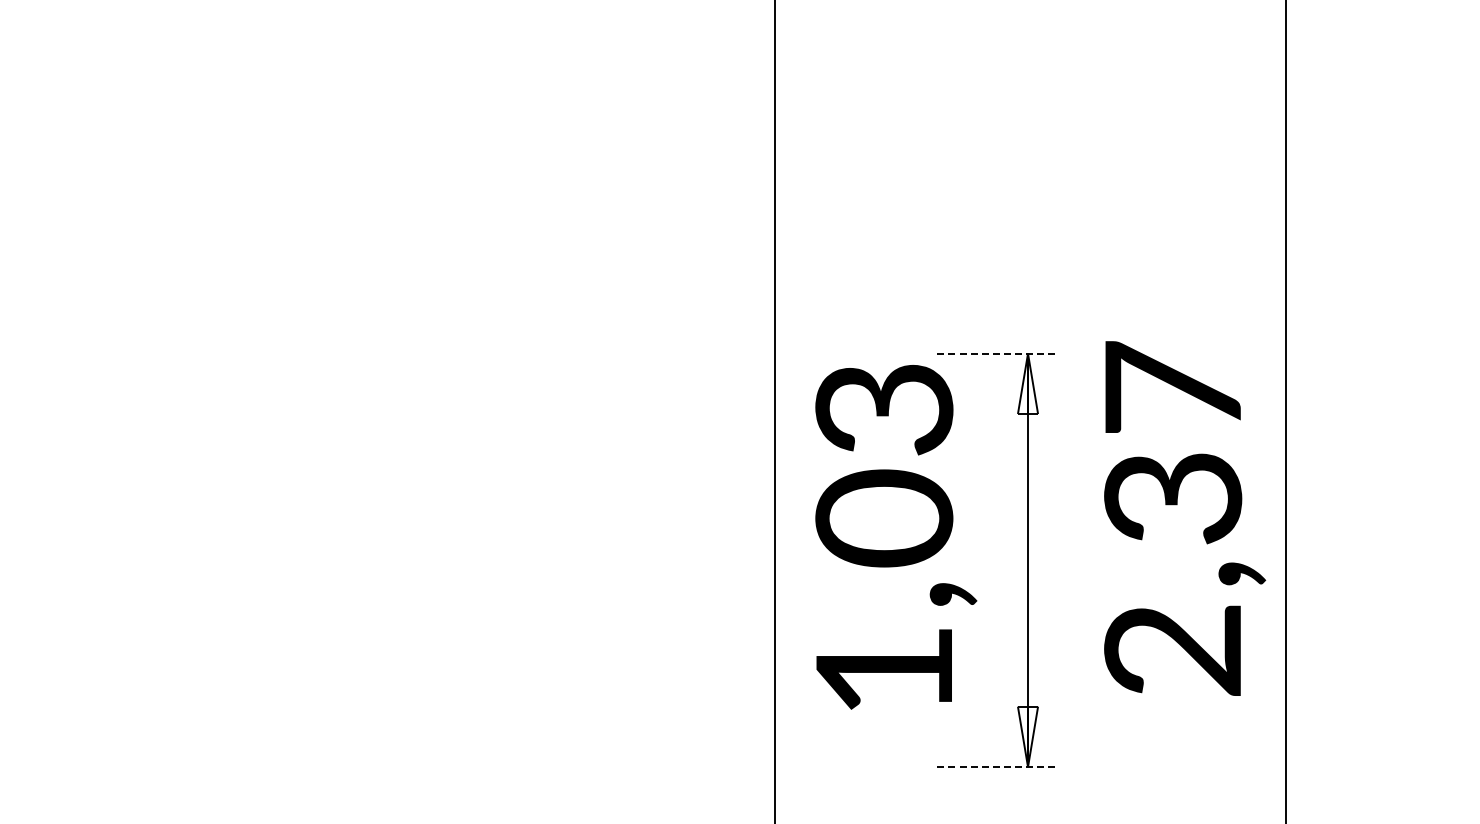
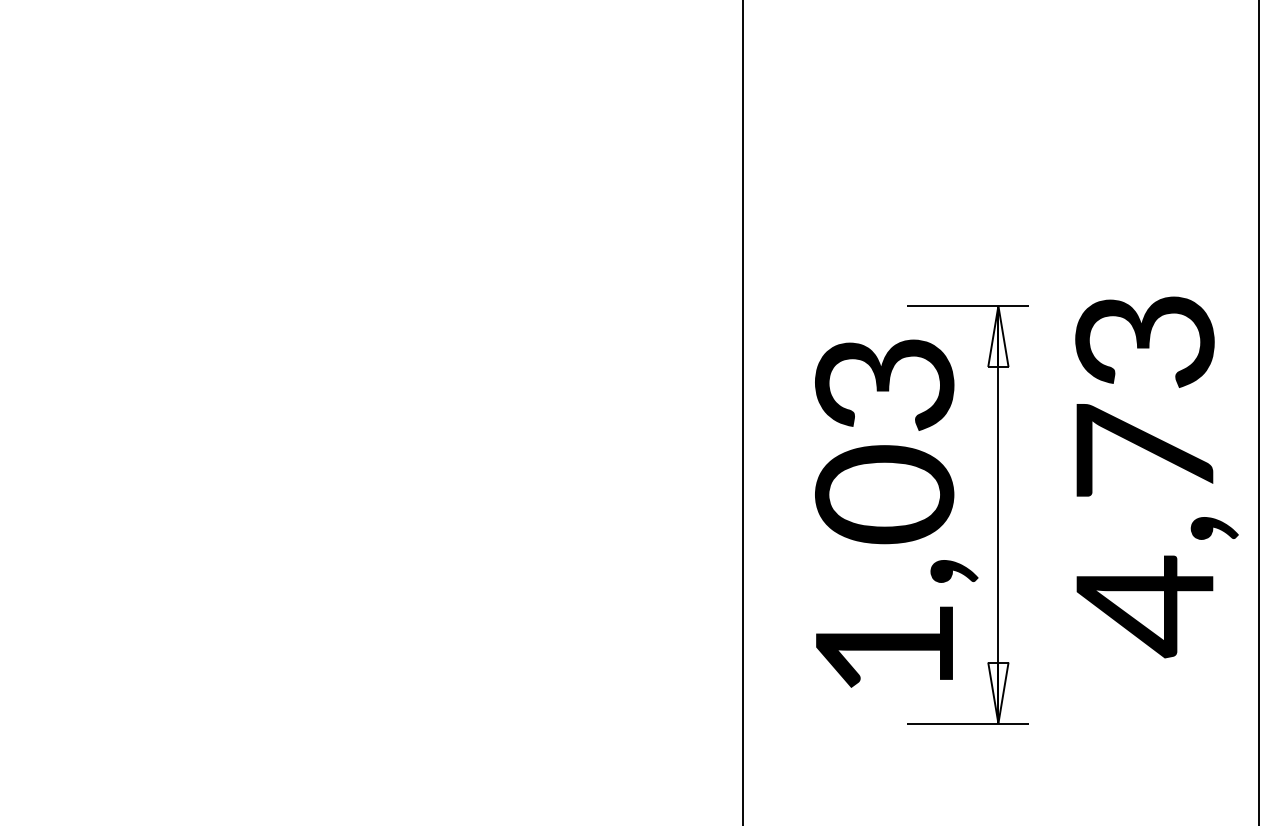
line: (998, 353) -> (968, 305), dashed -> solid
text: (1173, 521) -> (1145, 475), 2,37 -> 4,73
text: (896, 537) -> (896, 513), moved
line: (998, 767) -> (968, 723), dashed -> solid

